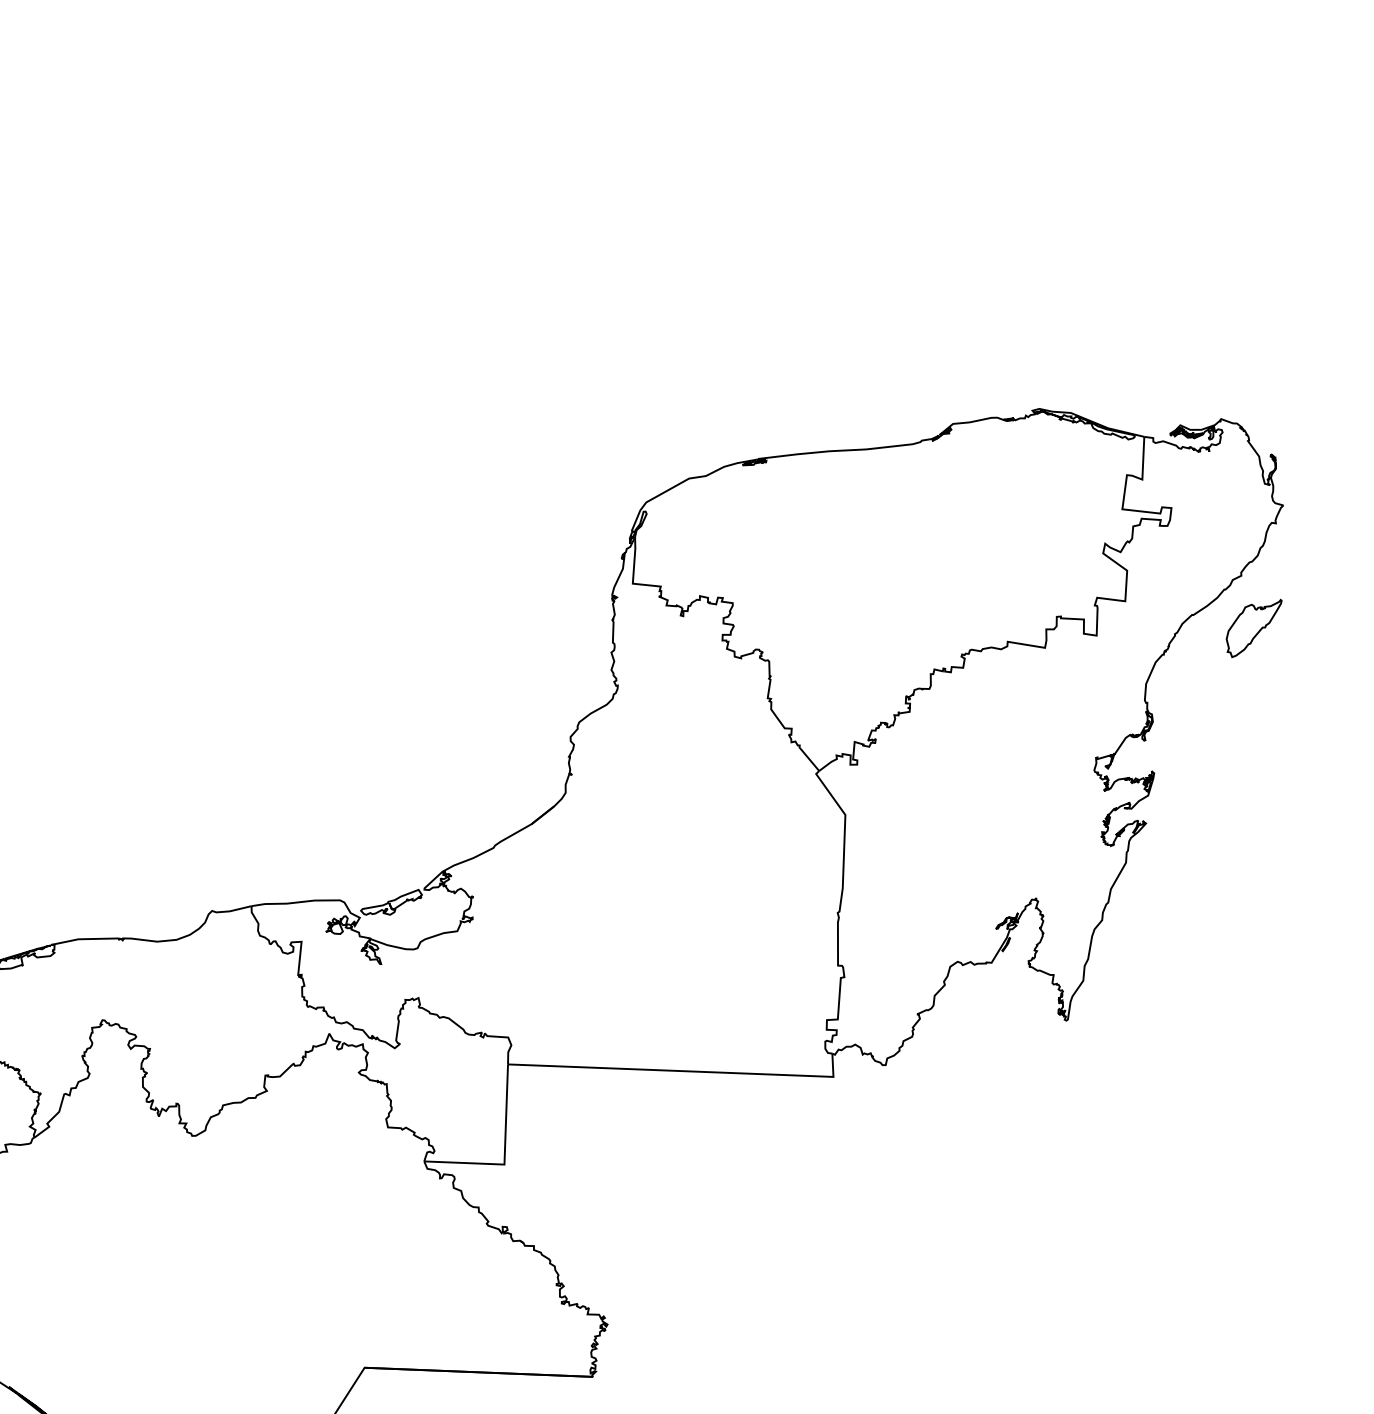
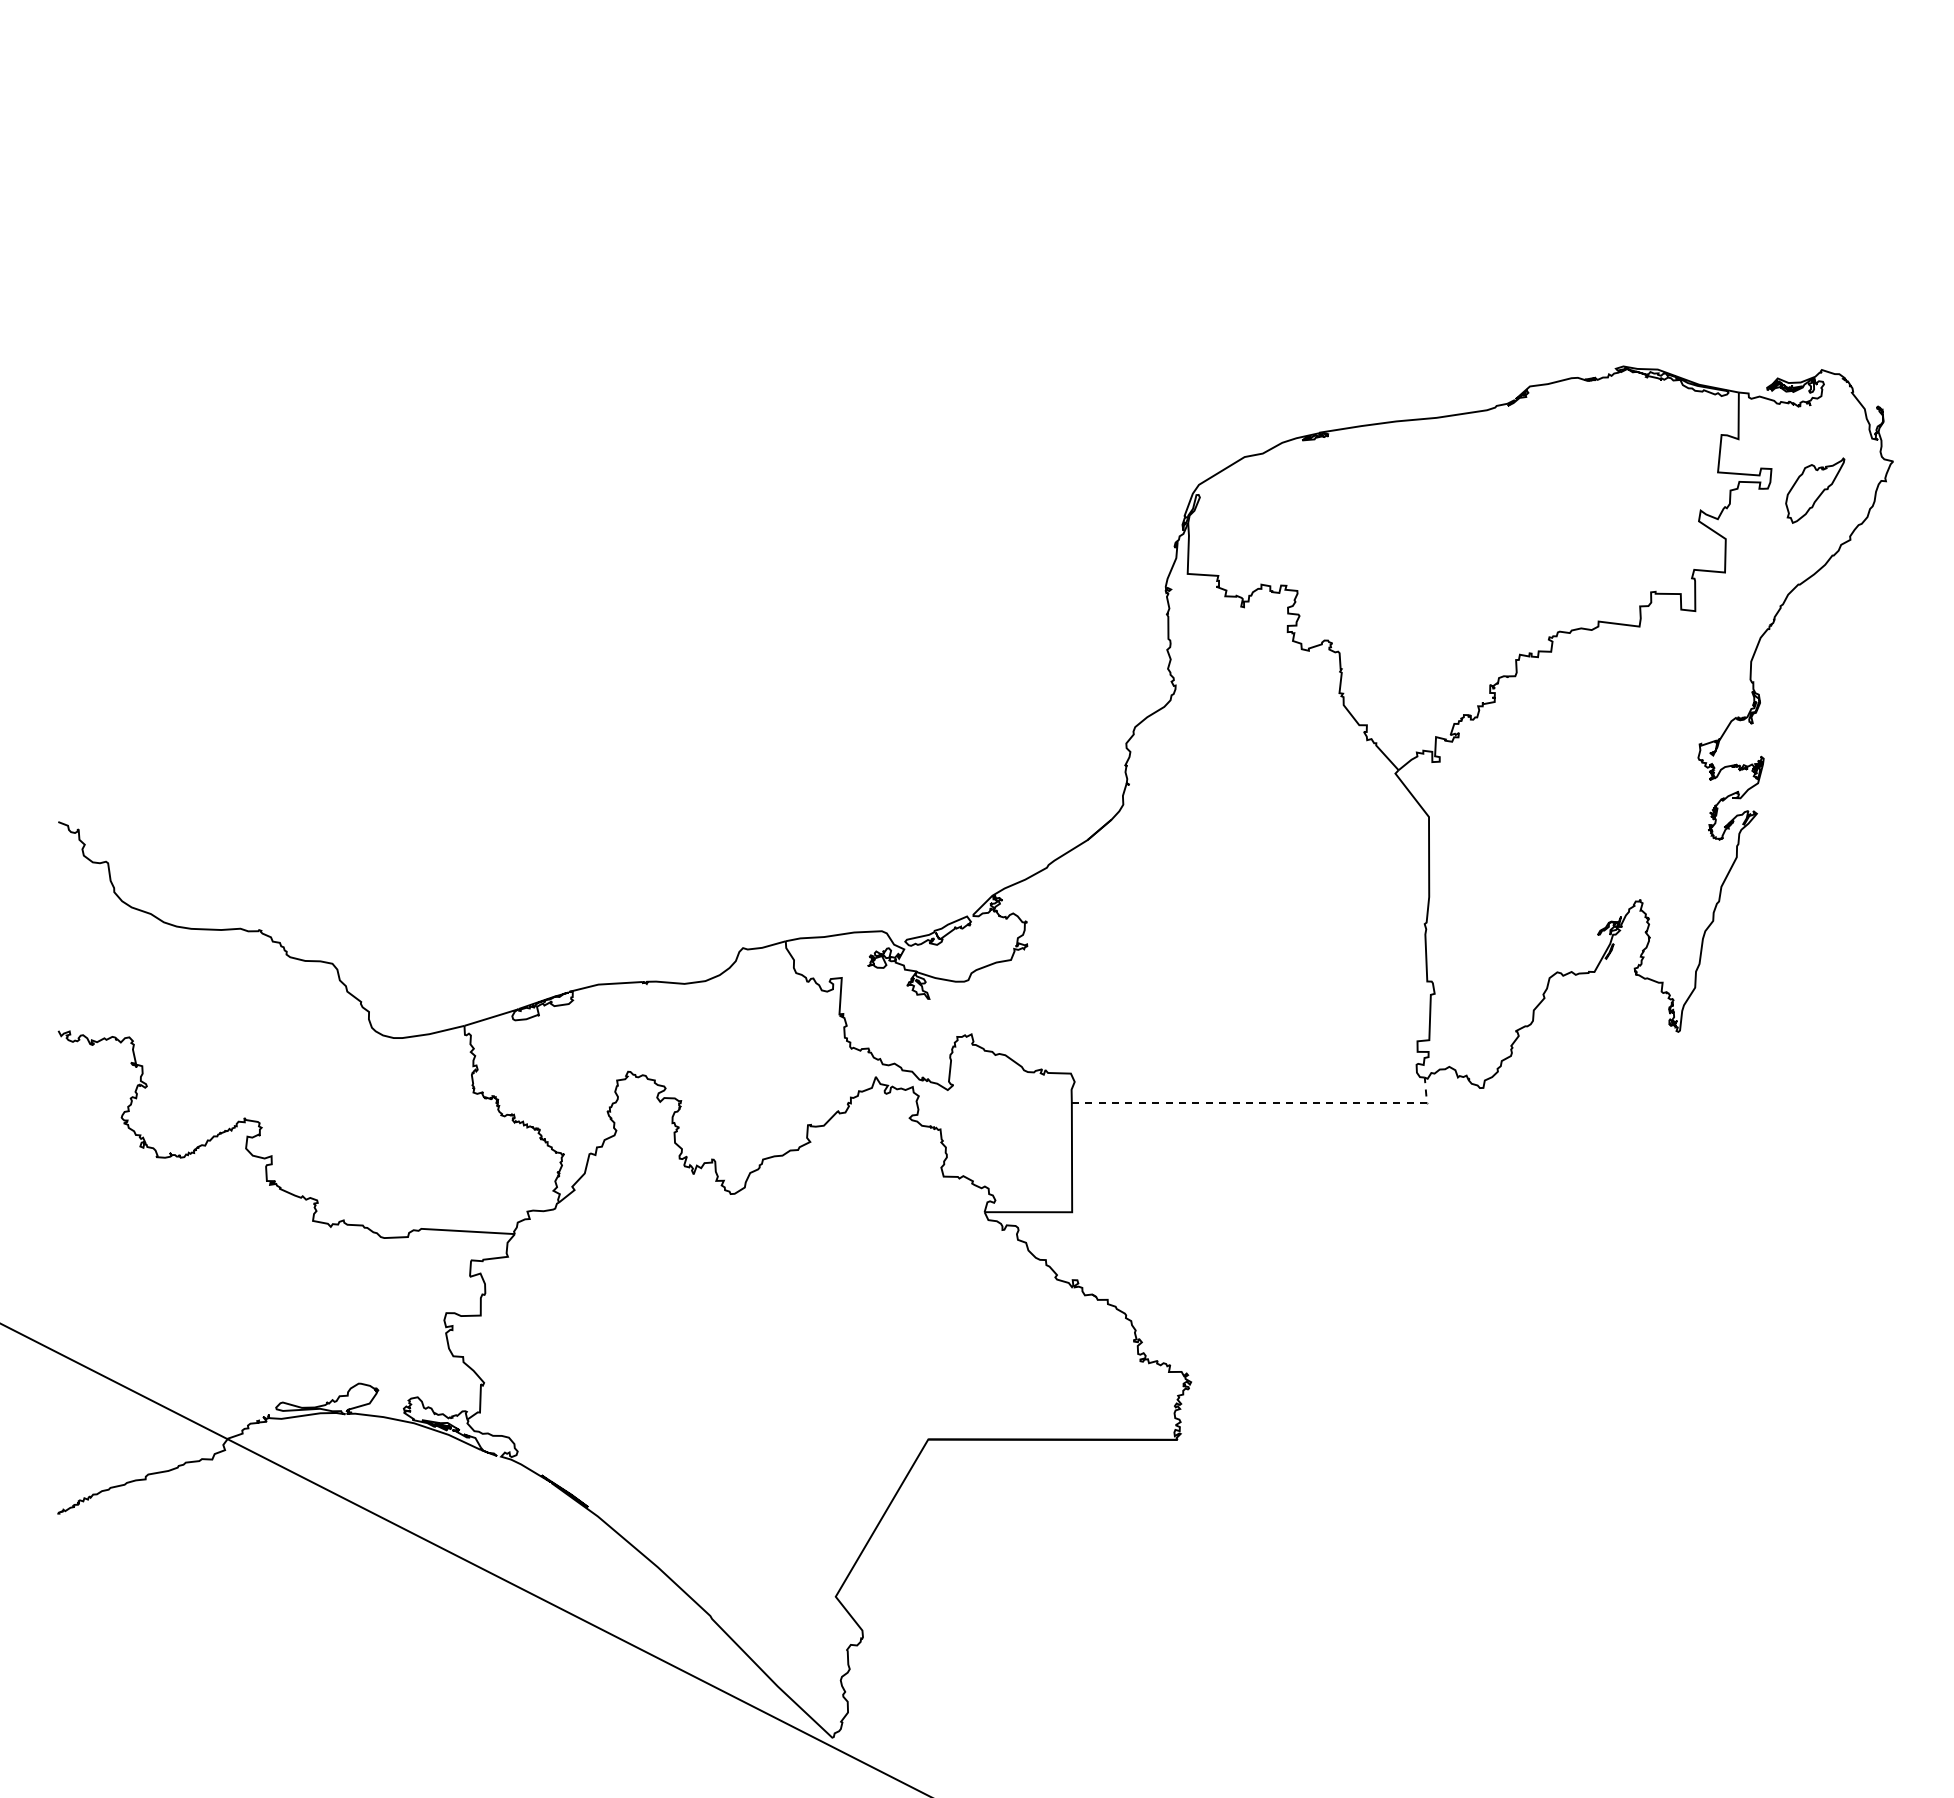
part: (1254, 628) -> (1815, 490), moved
line: (683, 1070) -> (1263, 1102), solid -> dashed

